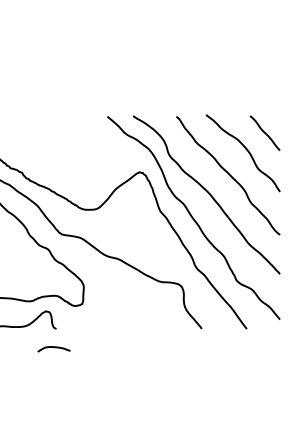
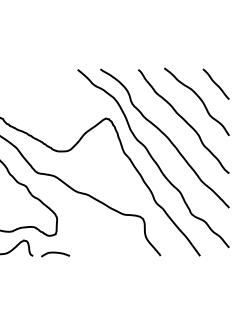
curve: (54, 348) -> (55, 253), moved

